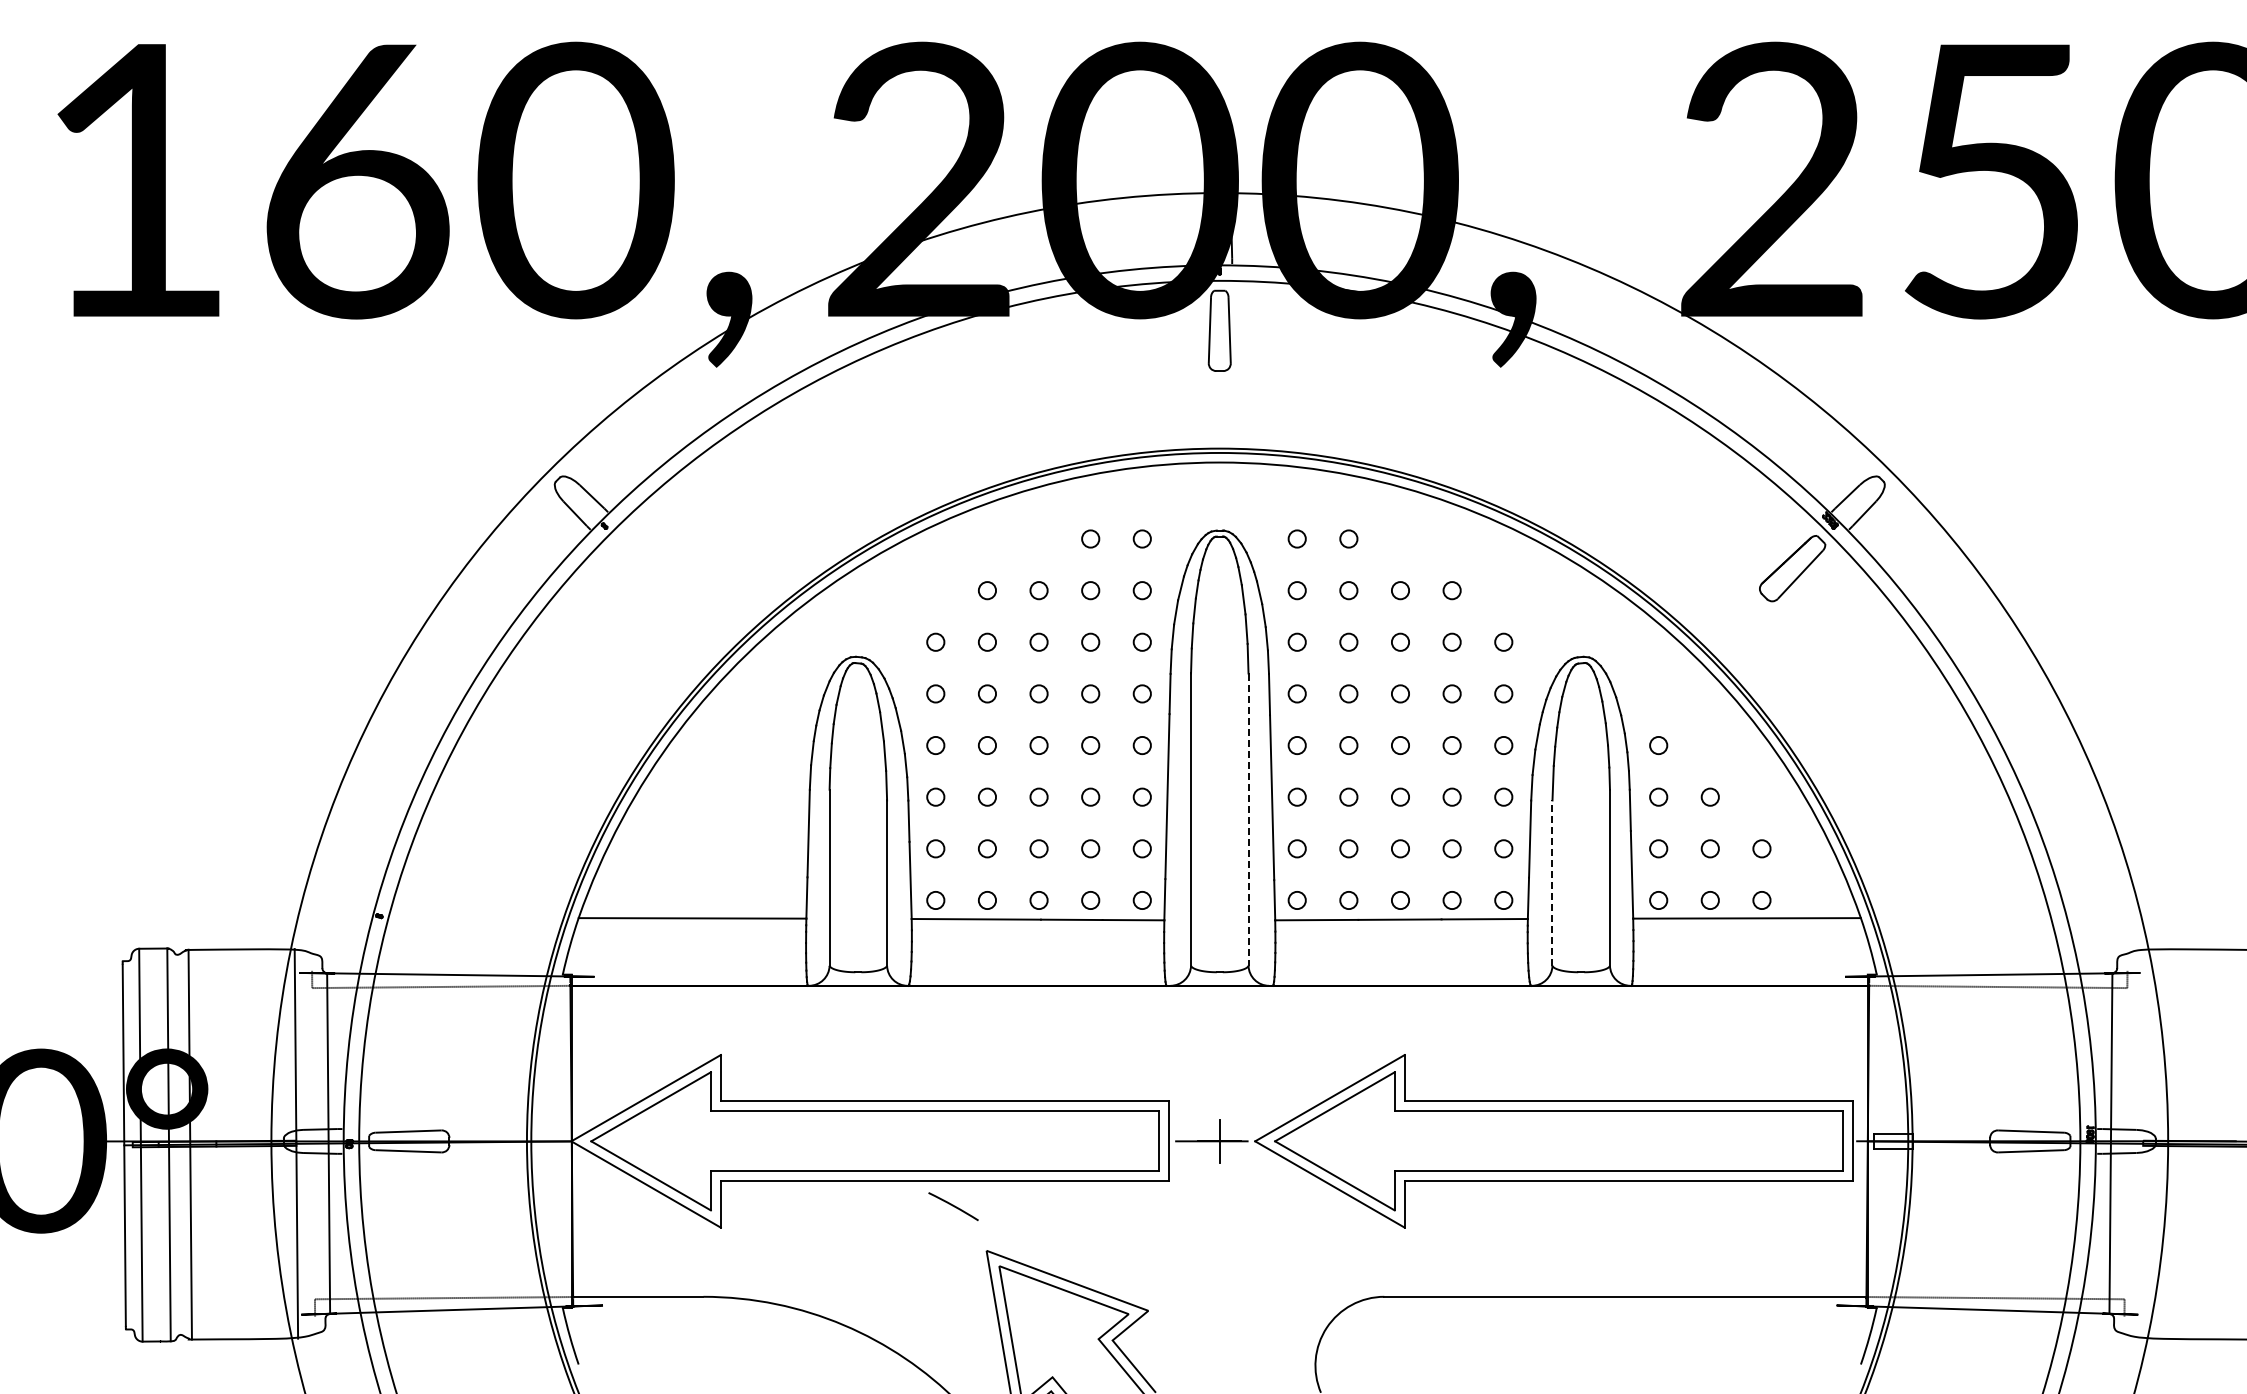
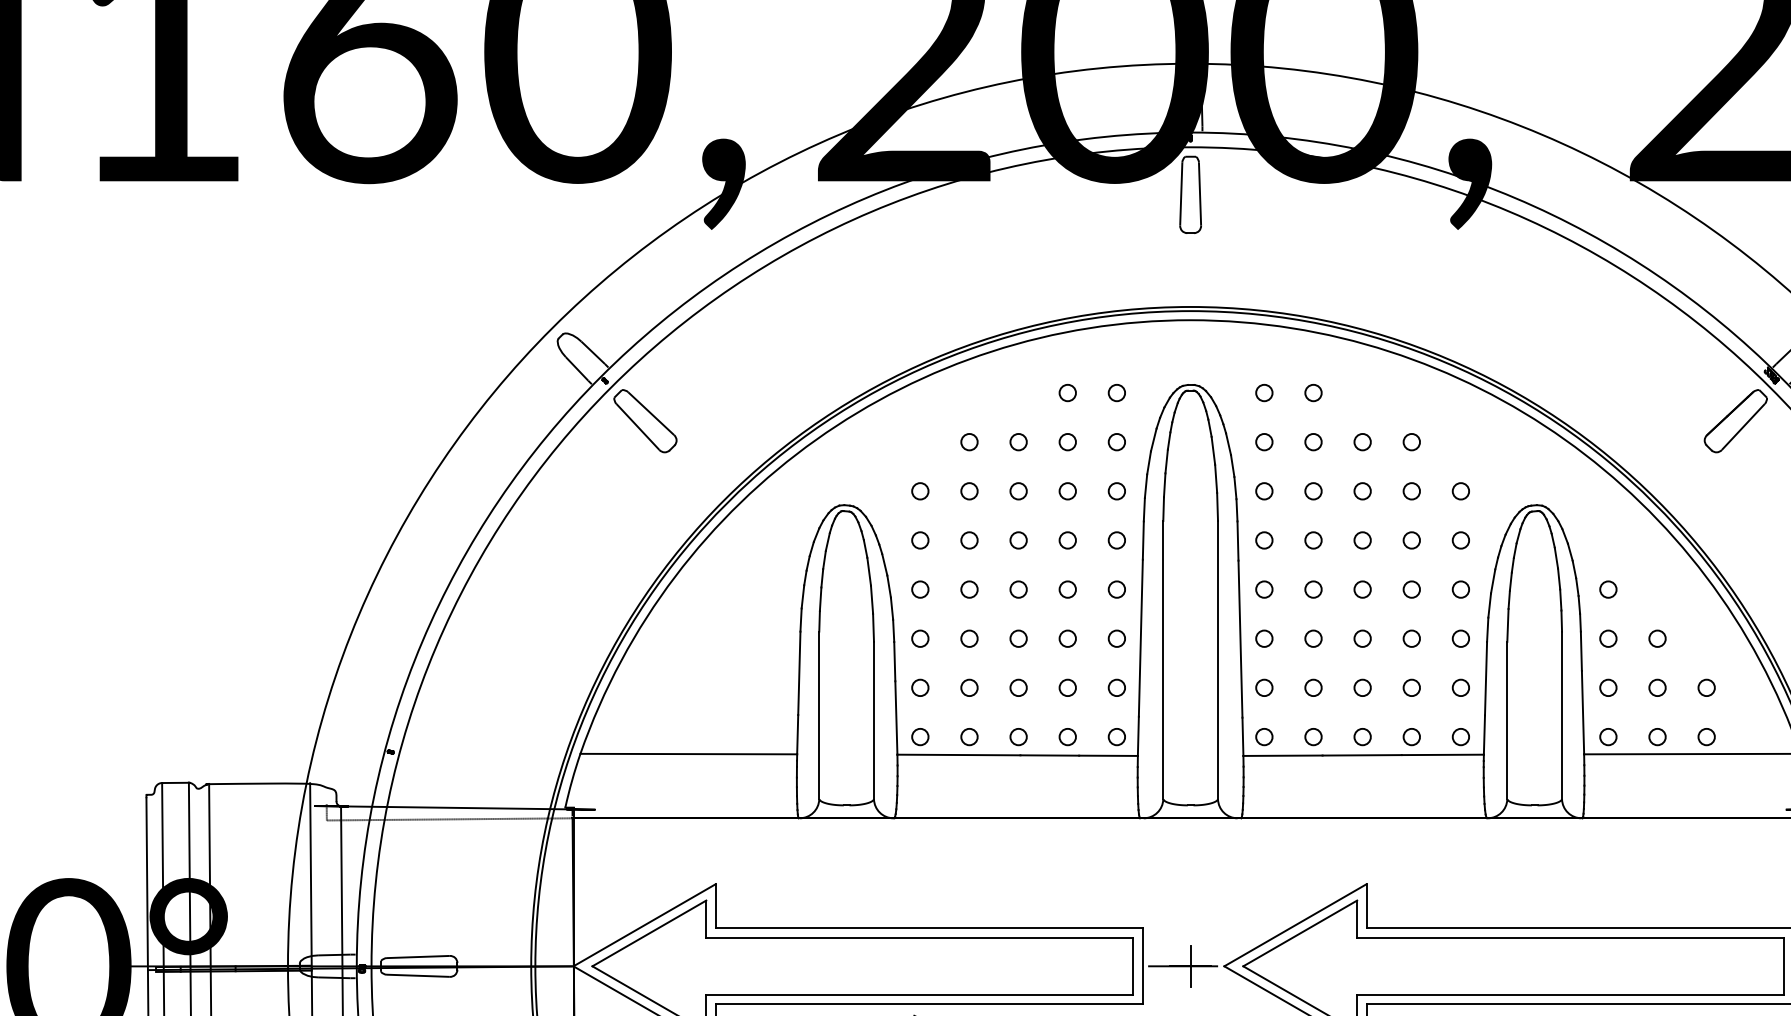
part: (646, 568) -> (644, 421), added
line: (1248, 820) -> (1217, 660), dashed -> solid
line: (1552, 883) -> (1507, 720), dashed -> solid

